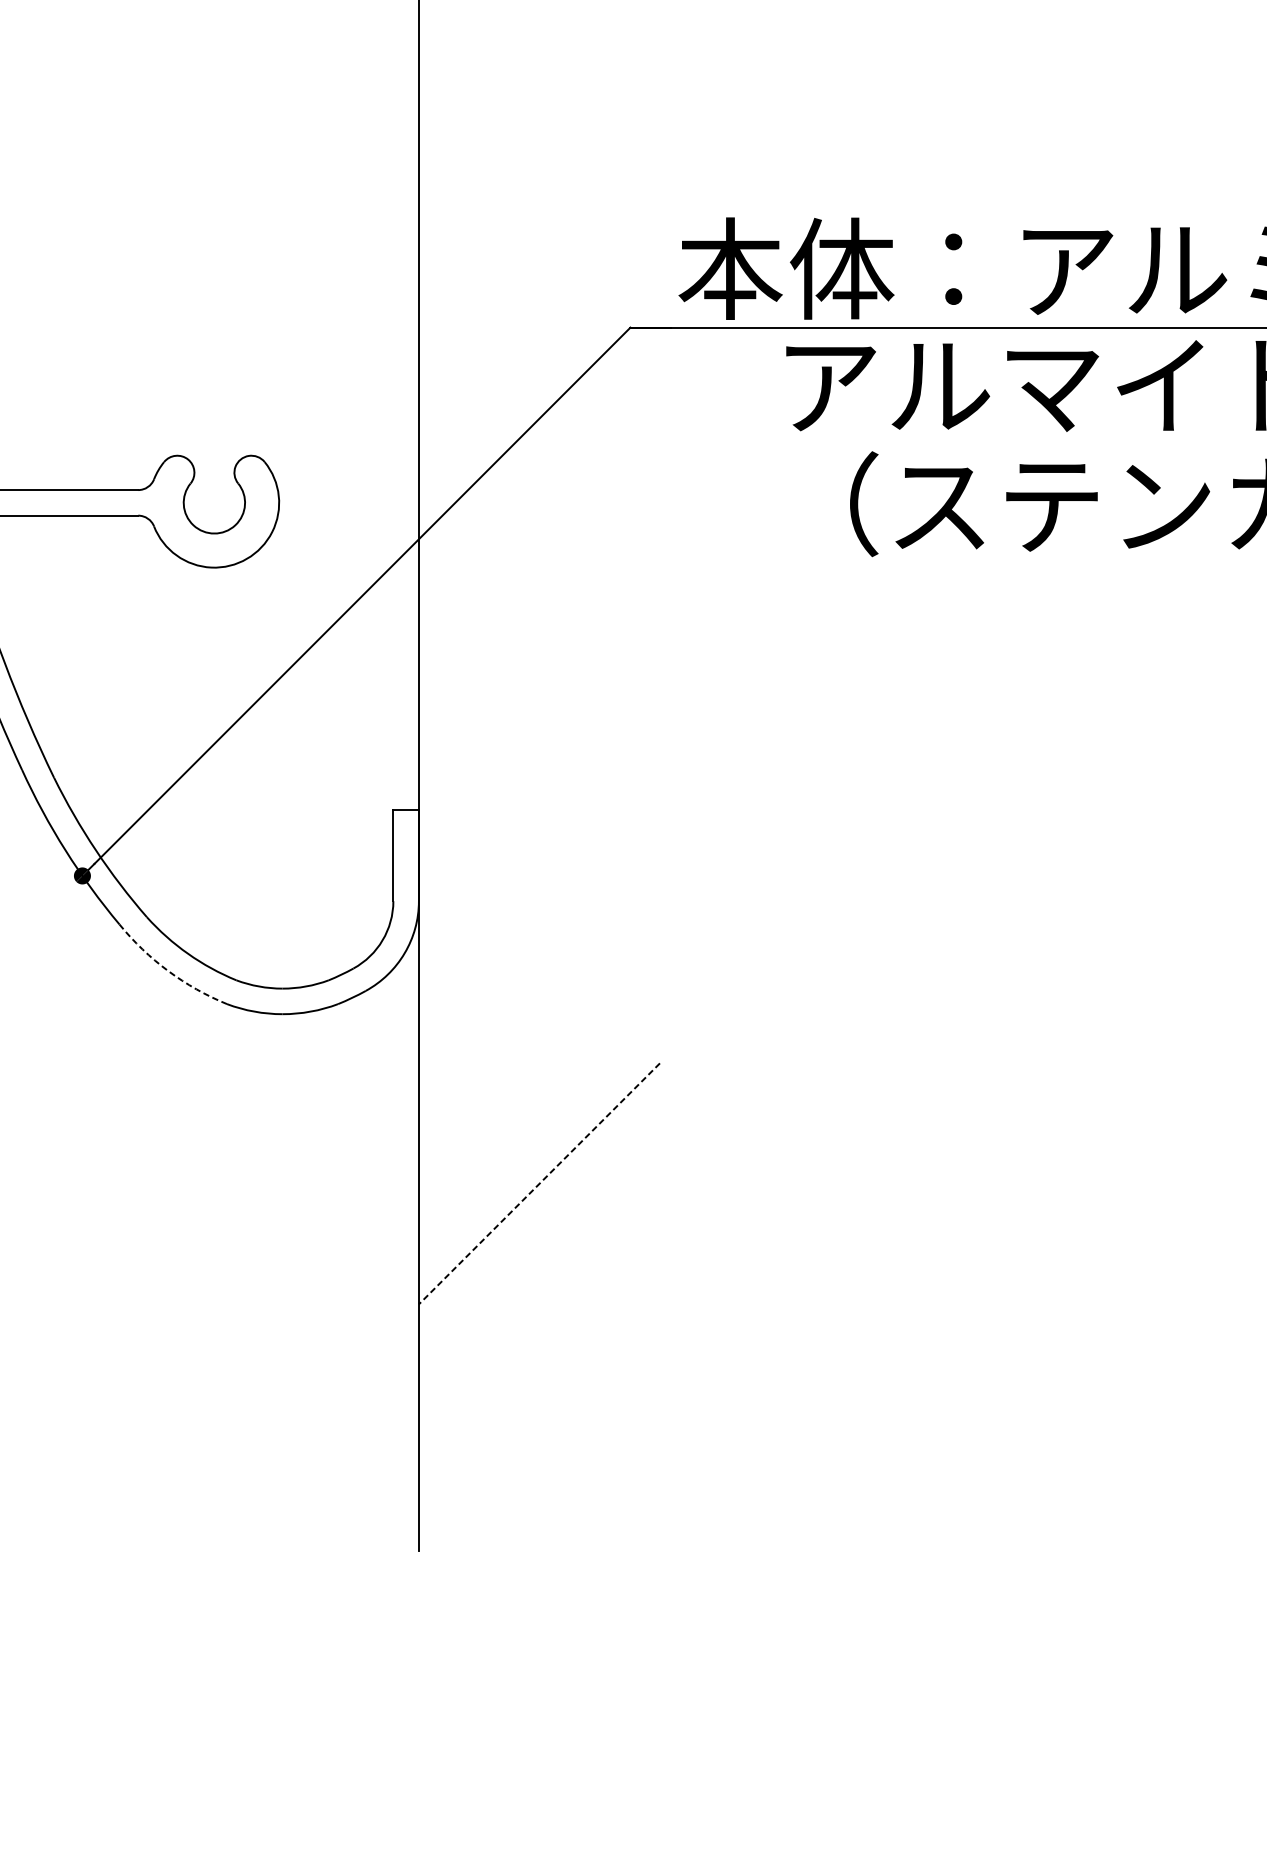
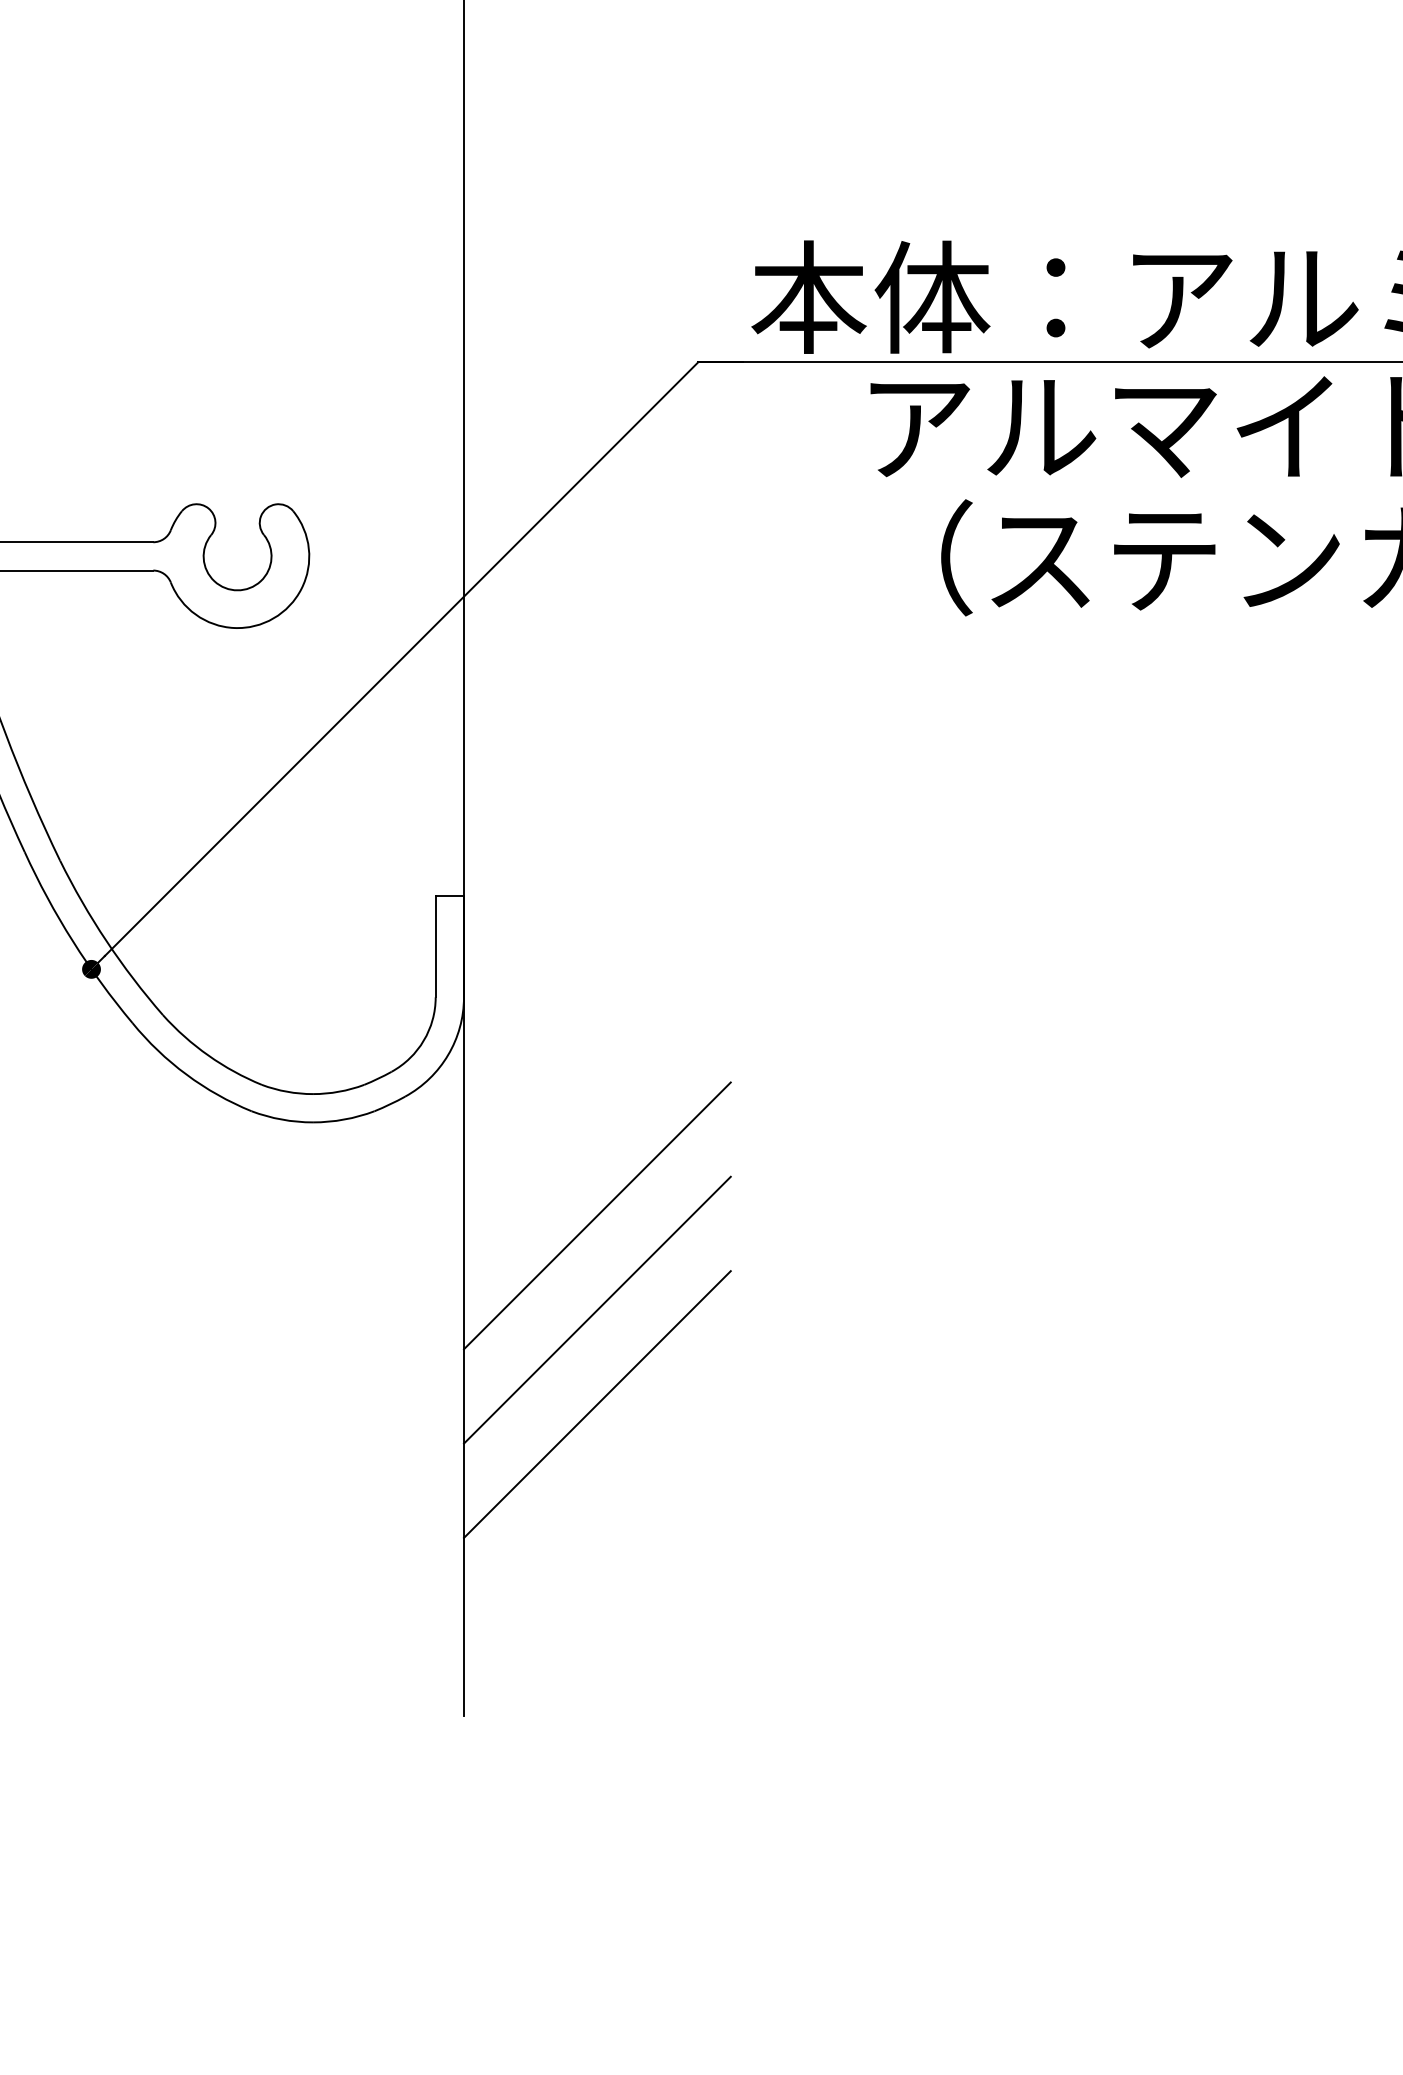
arc: (168, 970) -> (186, 1074), dashed -> solid
line: (539, 1098) -> (597, 1215), added
line: (539, 1184) -> (597, 1310), dashed -> solid
line: (539, 1269) -> (597, 1404), added

